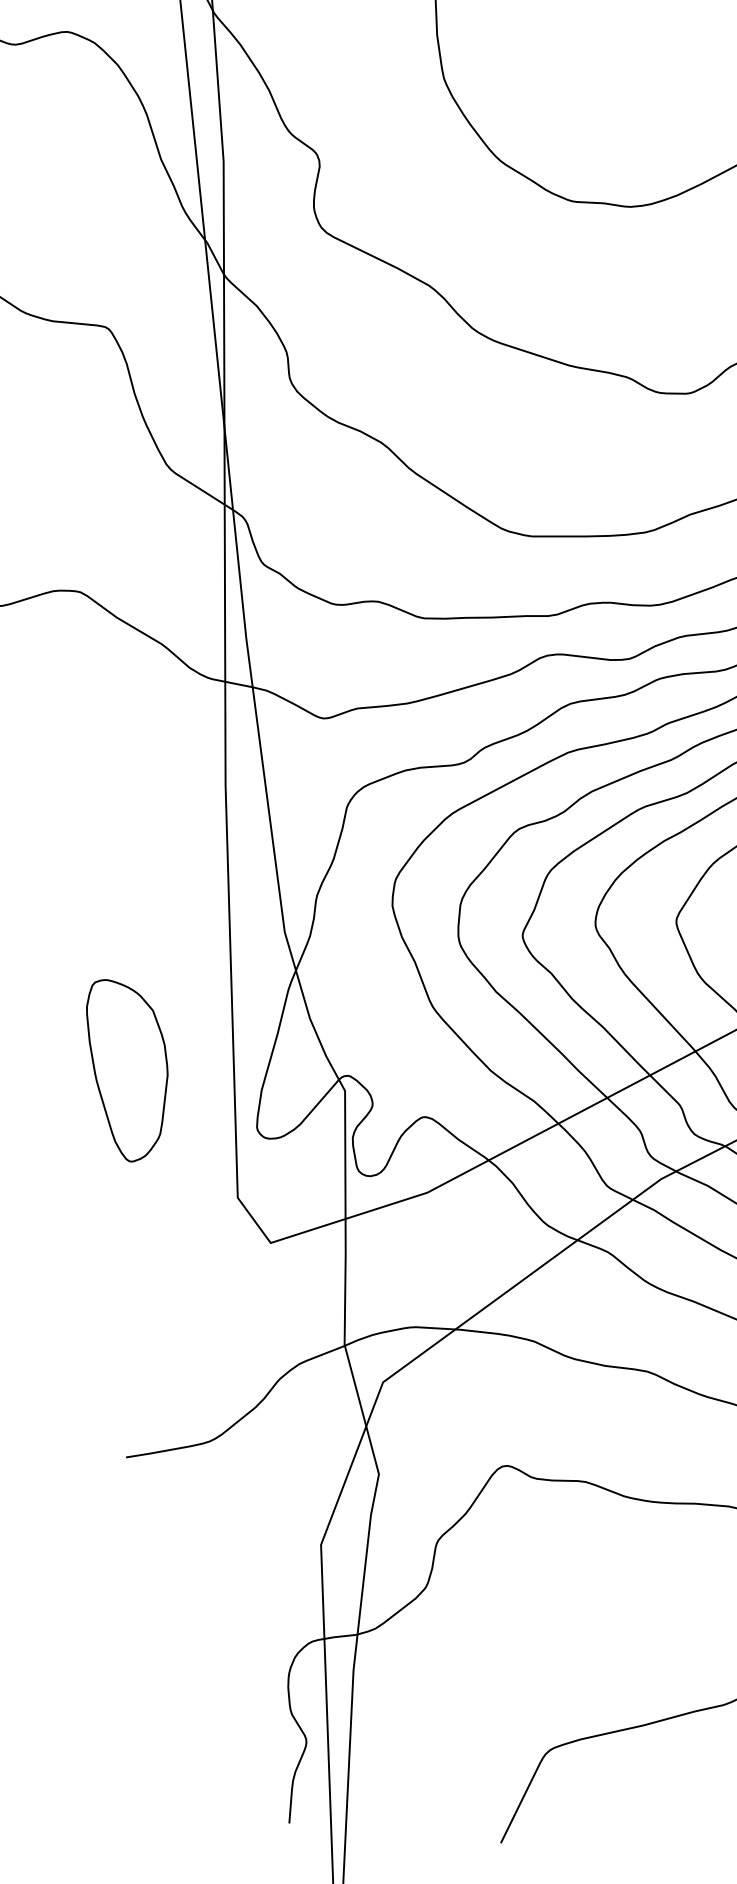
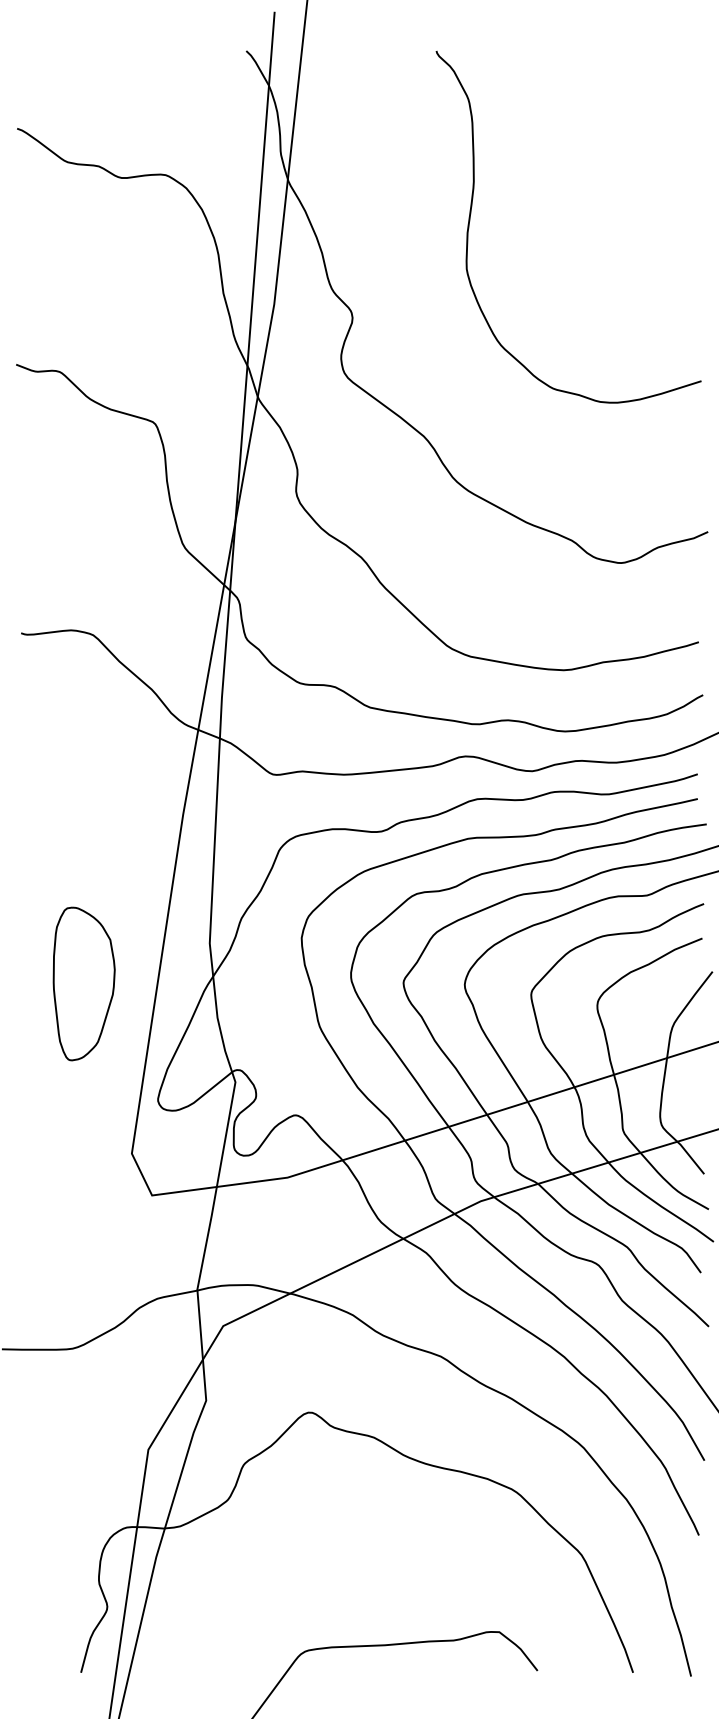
part: (130, 1067) -> (83, 983), moved

